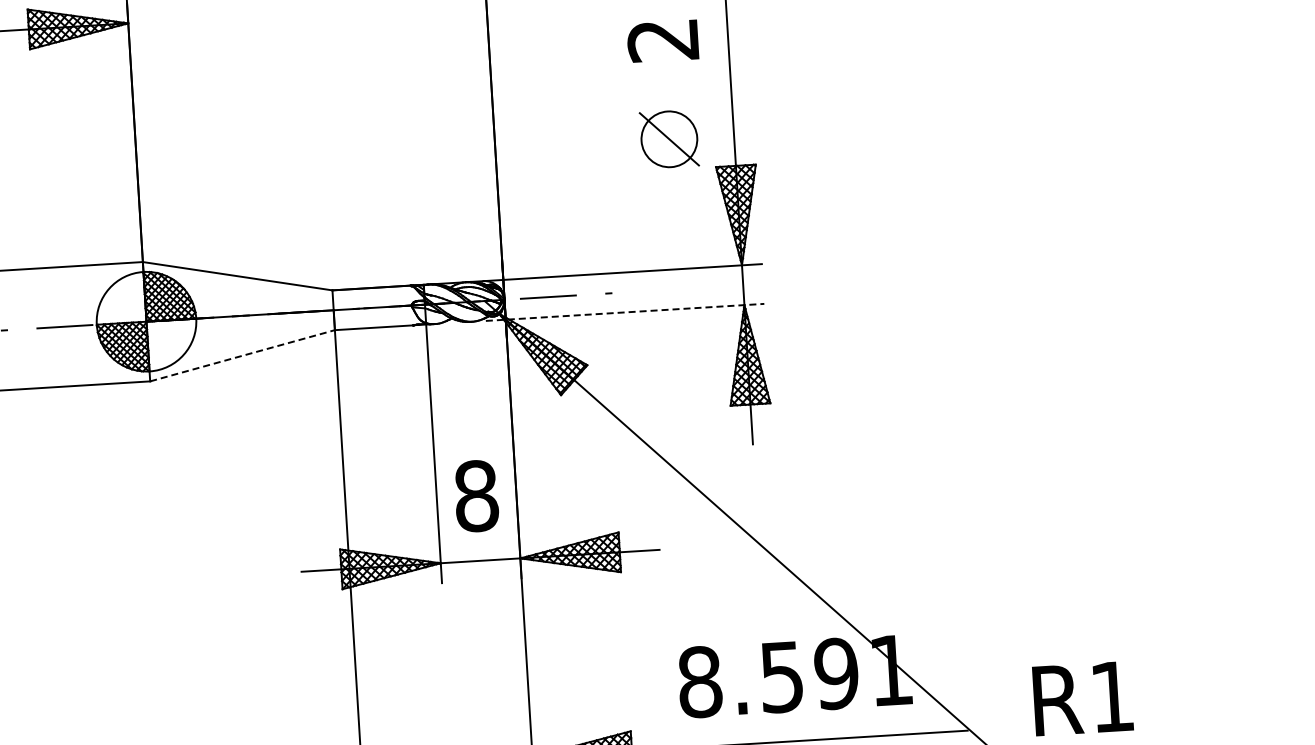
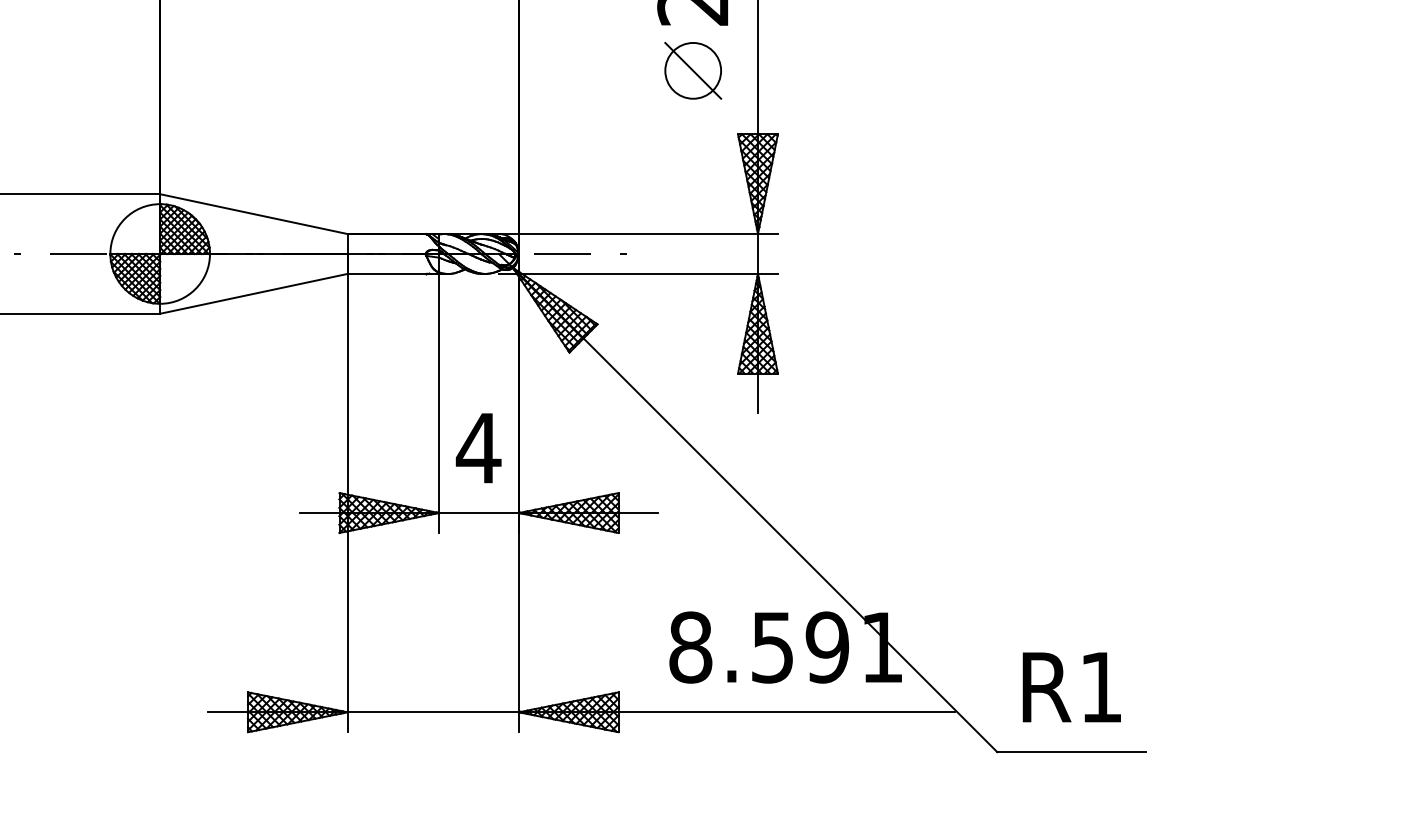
part: (669, 138) -> (693, 70), moved
line: (625, 311) -> (638, 273), dashed -> solid
line: (242, 355) -> (253, 293), dashed -> solid
text: (476, 496) -> (478, 448), 8 -> 4

